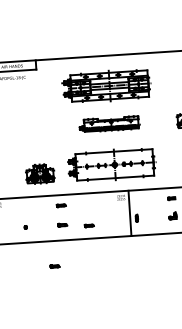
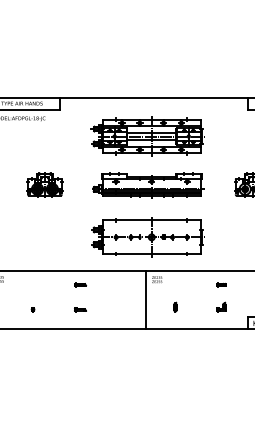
part: (109, 124) -> (148, 185), size x1.43
part: (39, 173) -> (44, 184), moved
line: (130, 213) -> (146, 300), moved
part: (89, 225) -> (114, 312), removed
part: (55, 266) -> (67, 361), removed

